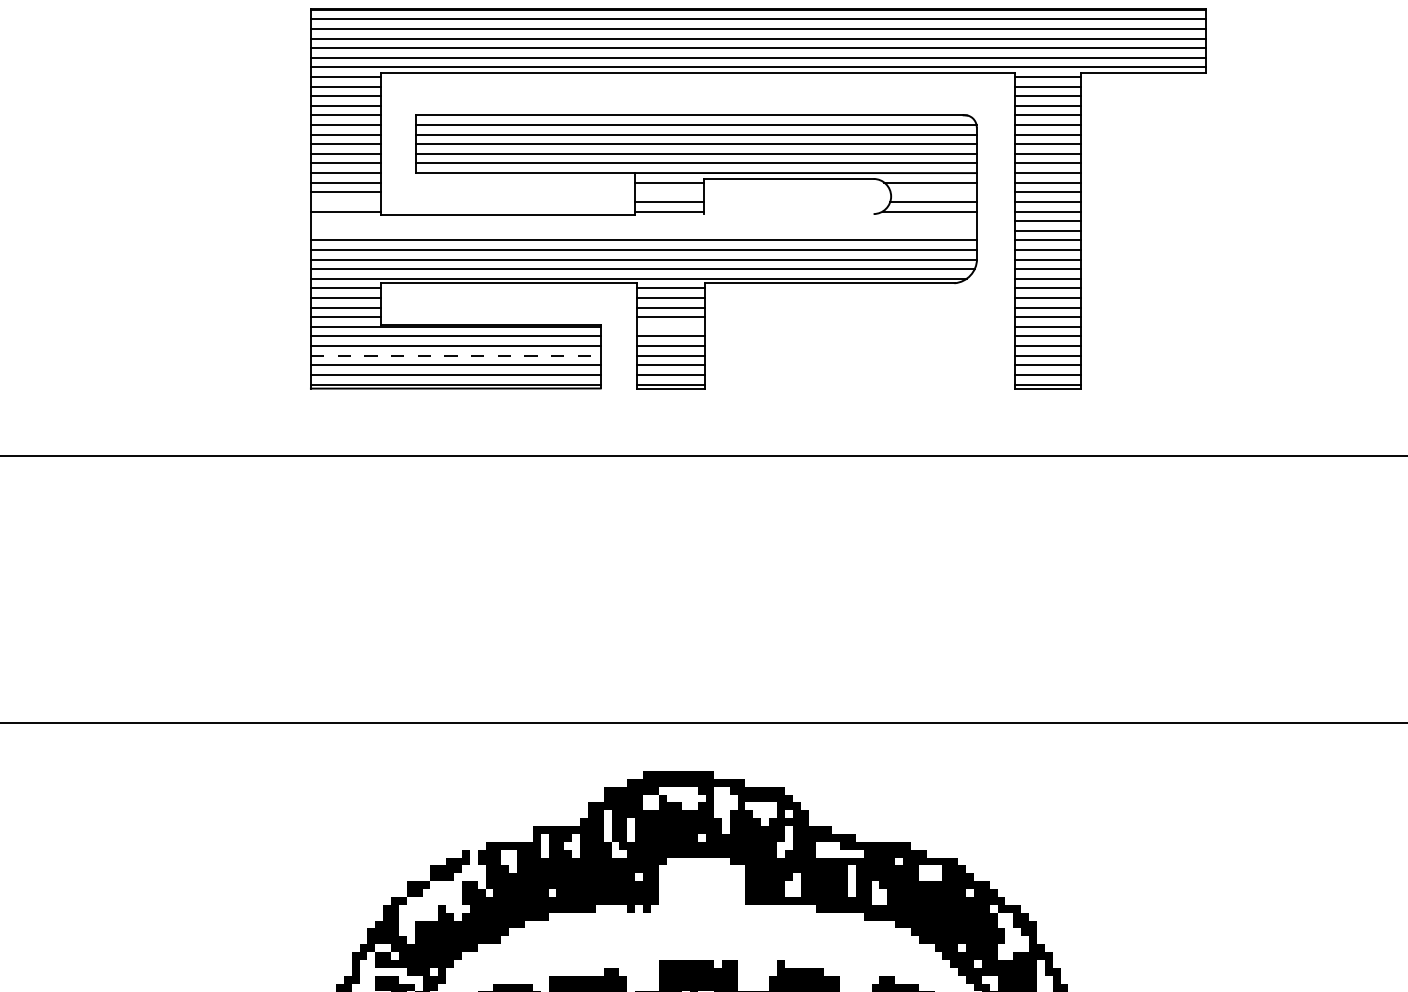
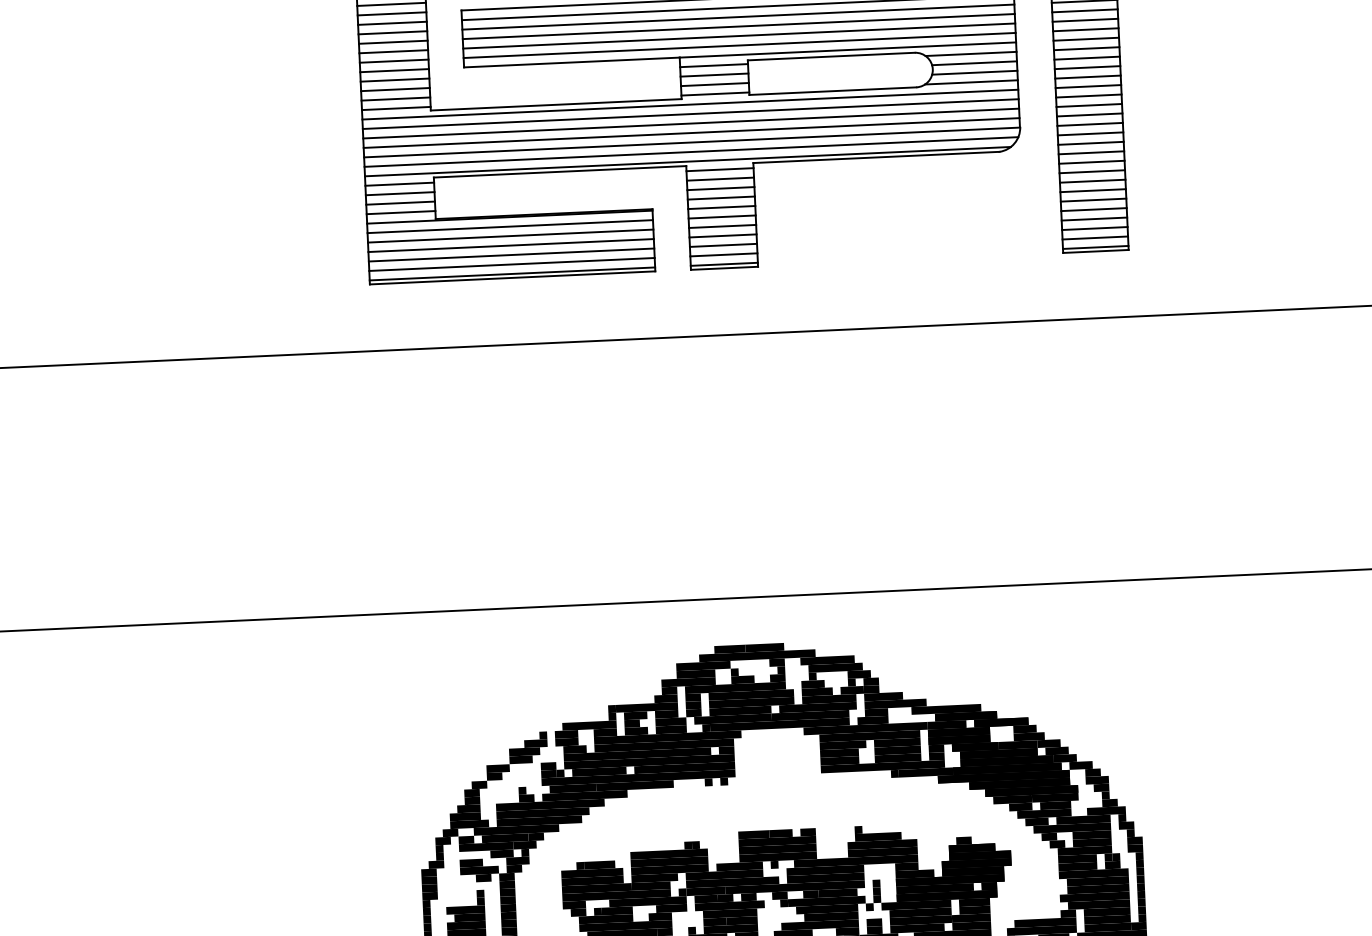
line: (669, 192) -> (714, 75), added
line: (933, 192) -> (974, 63), added
line: (345, 201) -> (395, 98), added
line: (788, 214) -> (832, 91), added
line: (643, 221) -> (690, 104), added
line: (643, 230) -> (690, 113), added
line: (670, 326) -> (721, 207), added
line: (455, 355) -> (510, 245), dashed -> solid

